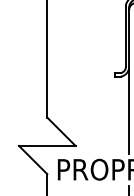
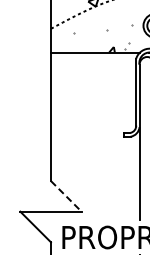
line: (61, 131) -> (66, 196), solid -> dashed

